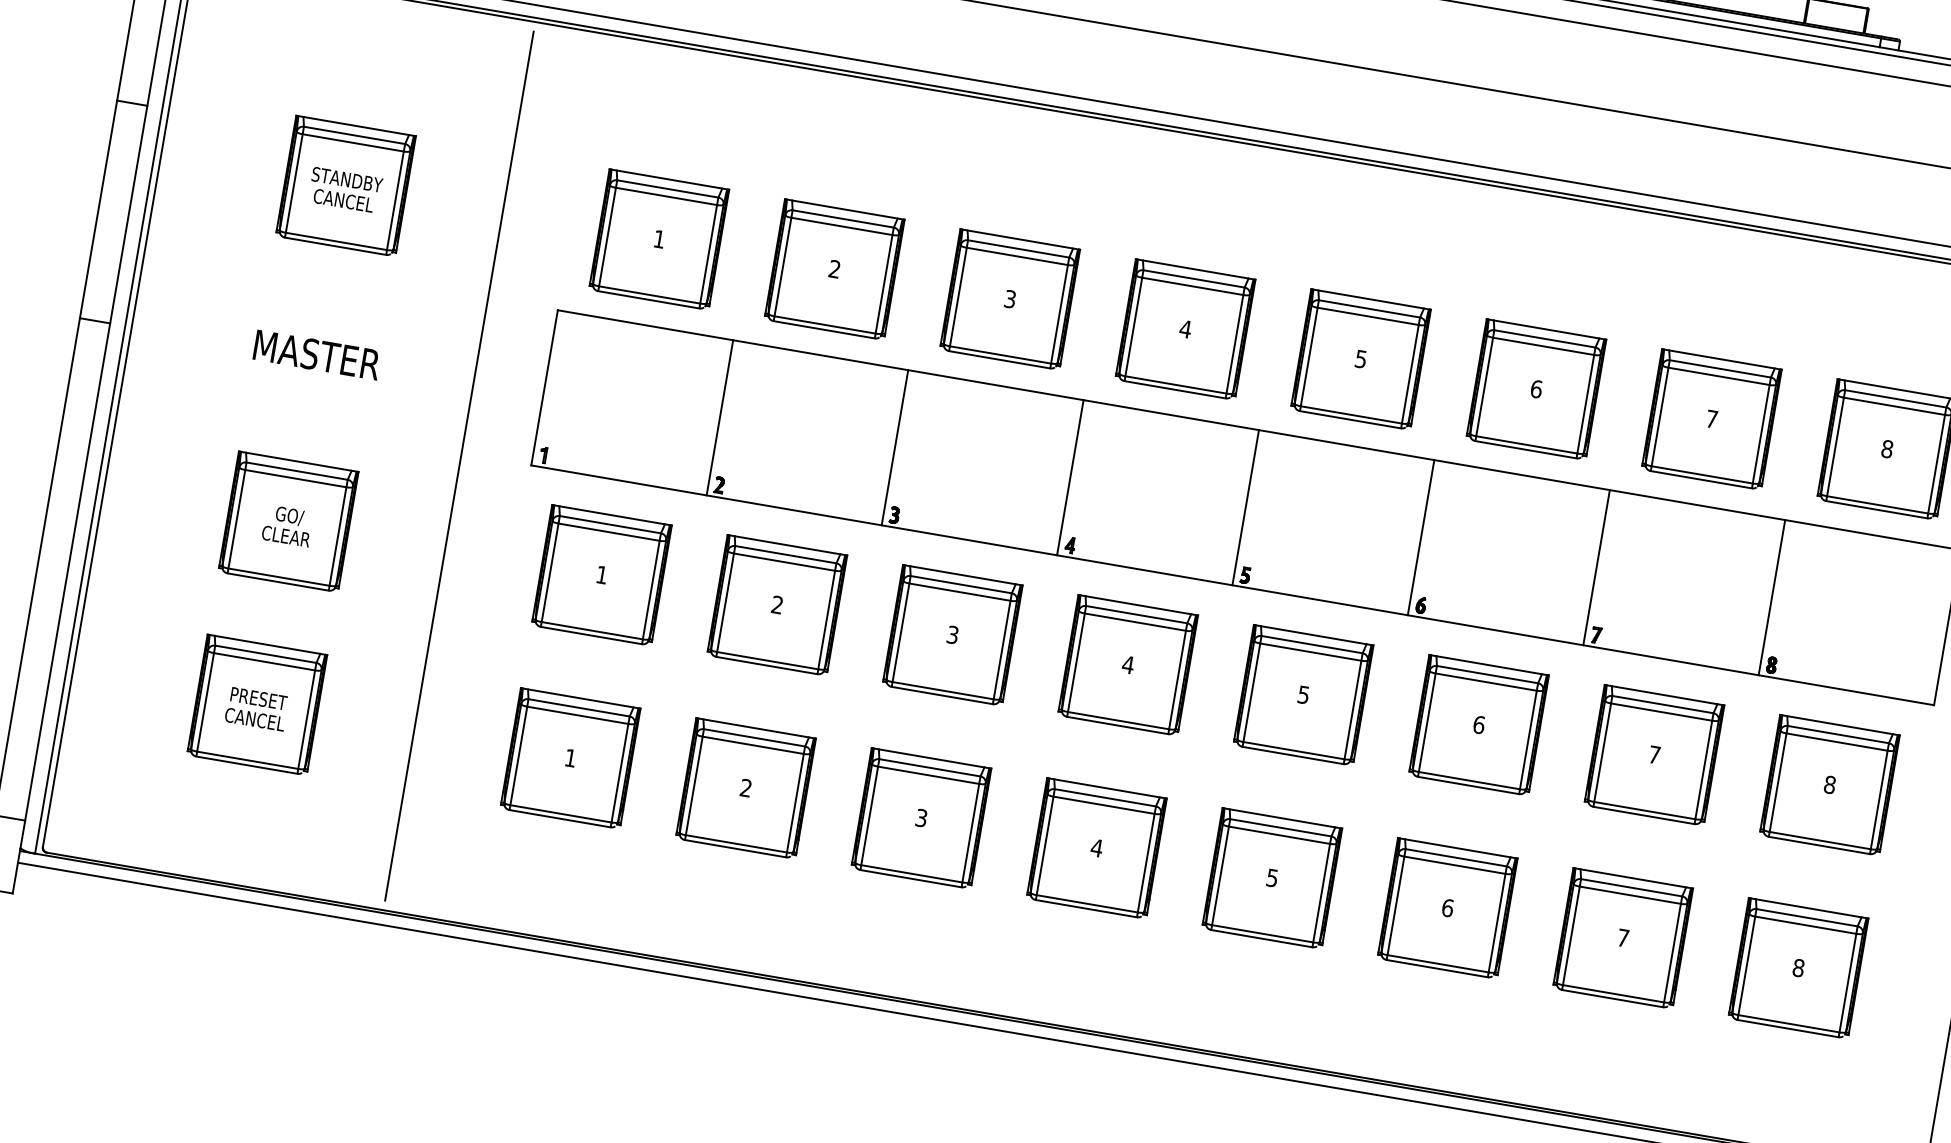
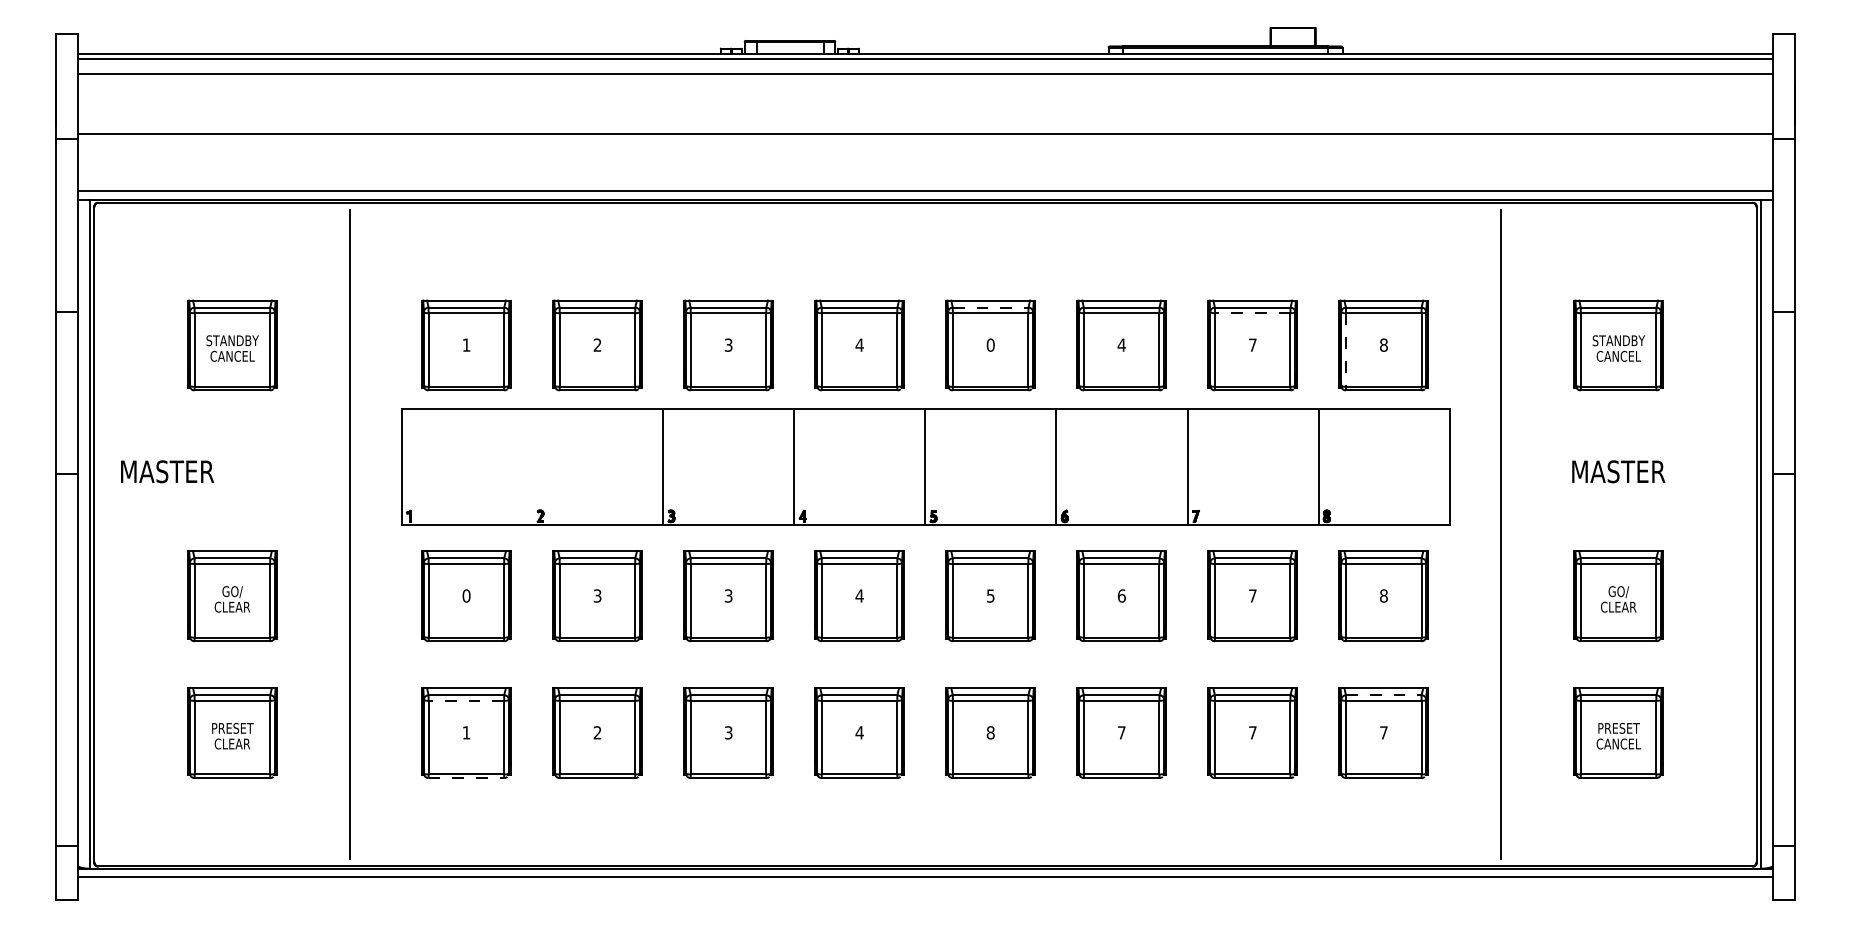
line: (1369, 308) -> (990, 307), solid -> dashed
text: (317, 354) -> (167, 471), moved
text: (1360, 358) -> (990, 344), 5 -> 0
line: (1718, 376) -> (1252, 313), solid -> dashed
text: (1536, 388) -> (1121, 344), 6 -> 4
line: (719, 418) -> (532, 467), removed
line: (1836, 447) -> (1346, 350), solid -> dashed
text: (602, 574) -> (466, 595), 1 -> 0
text: (777, 604) -> (597, 595), 2 -> 3
line: (578, 714) -> (466, 700), solid -> dashed
text: (254, 718) -> (232, 743), CANCEL -> CLEAR
line: (560, 819) -> (466, 778), solid -> dashed
text: (1272, 877) -> (990, 732), 5 -> 8
text: (1447, 907) -> (1121, 732), 6 -> 7
line: (1806, 917) -> (1383, 695), solid -> dashed
text: (1798, 967) -> (1383, 732), 8 -> 7

